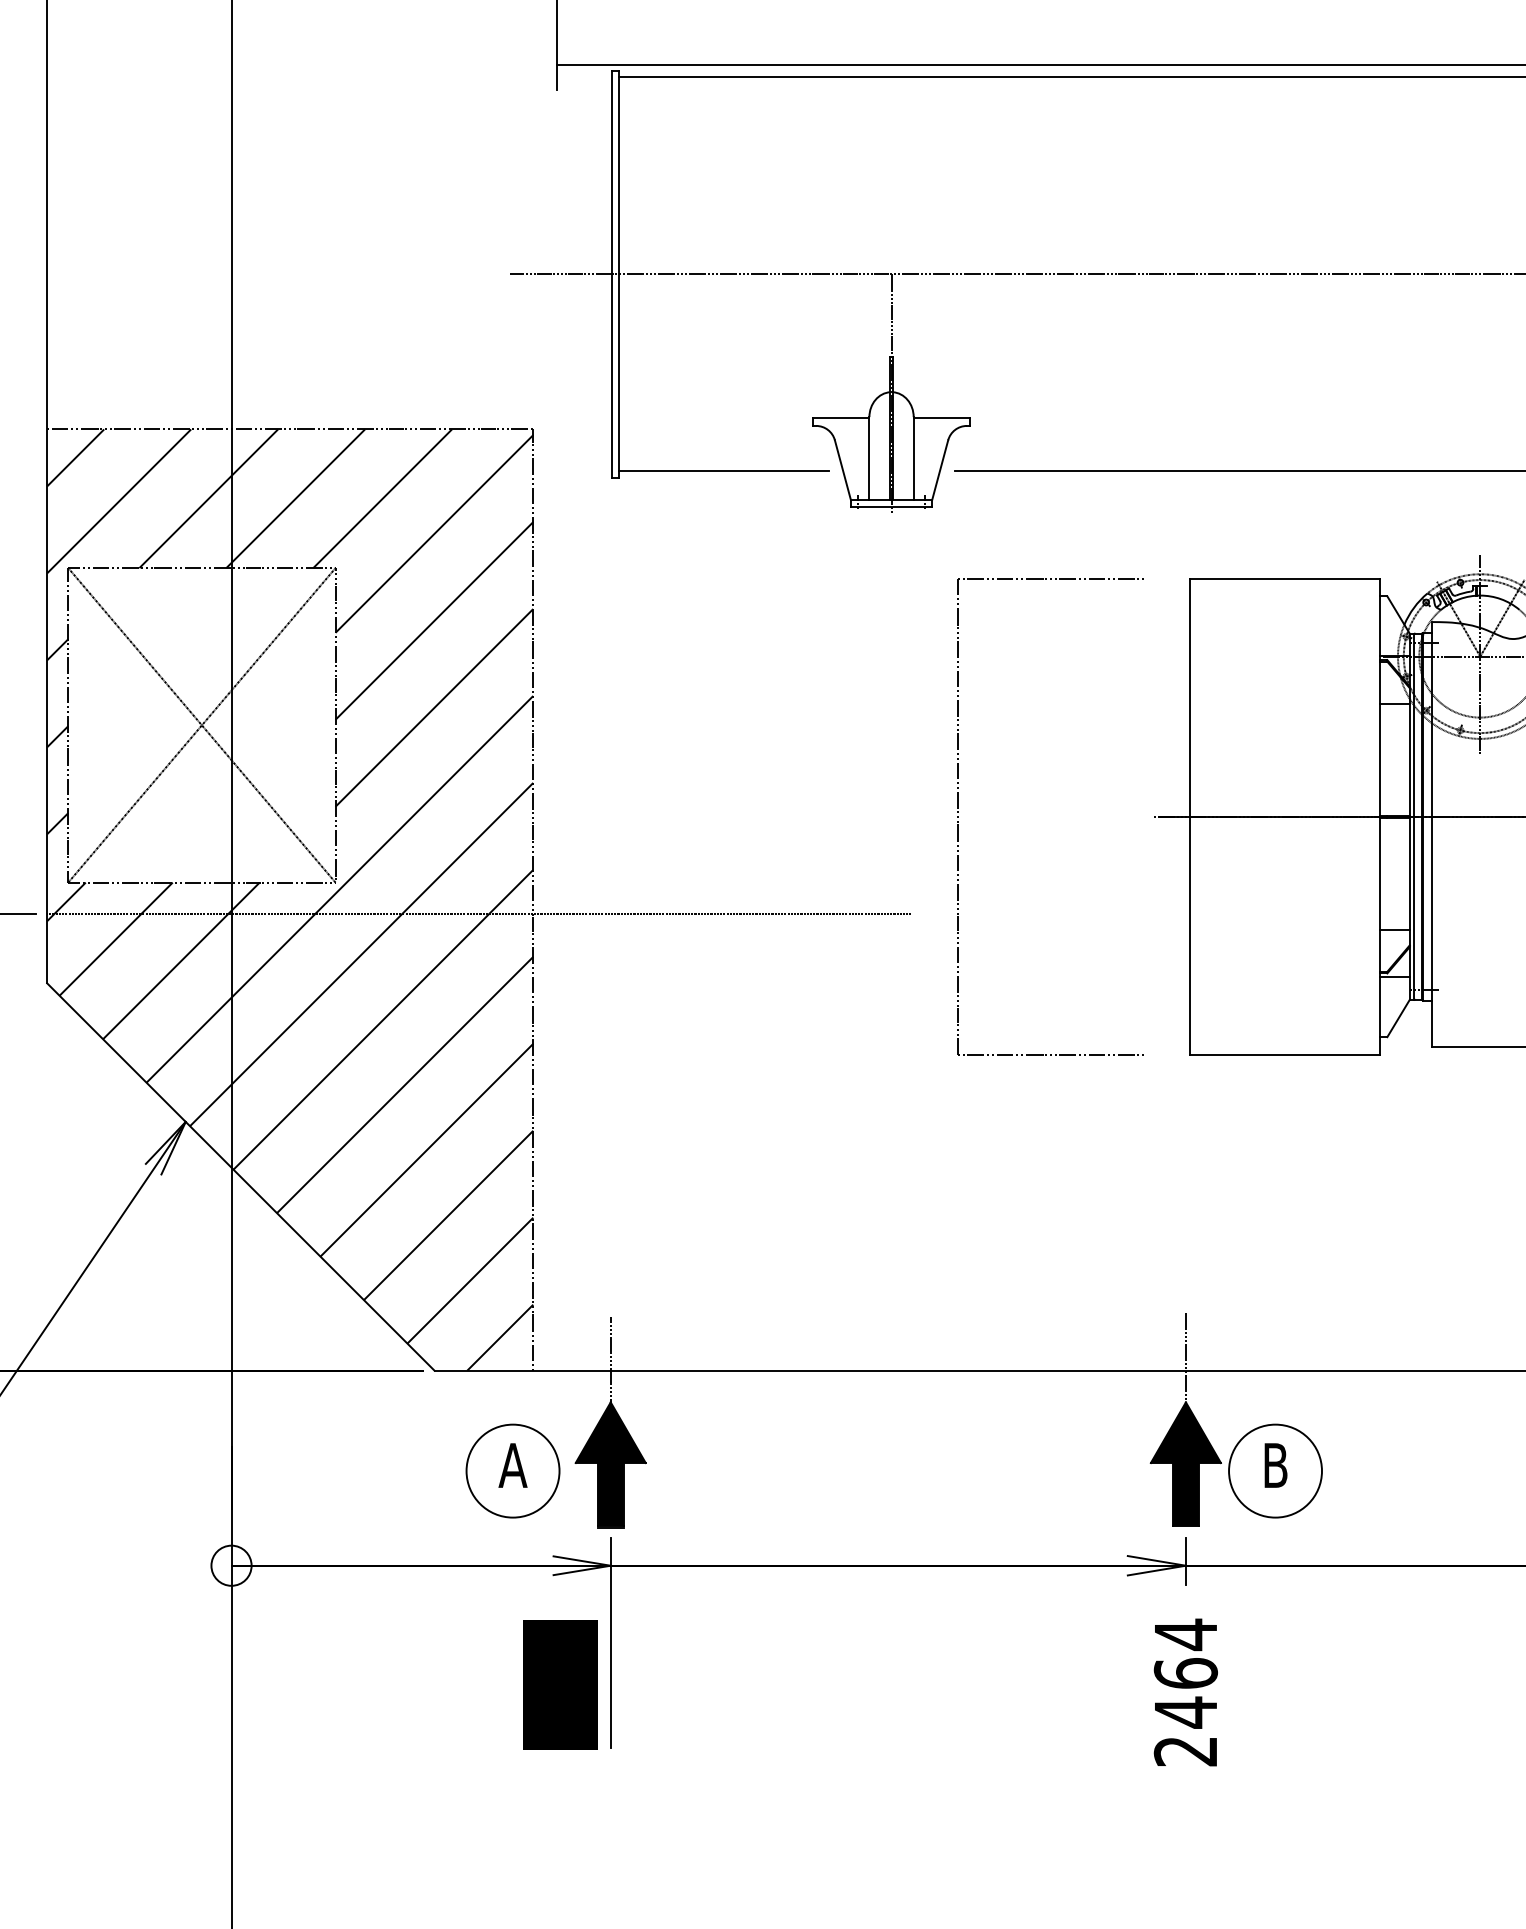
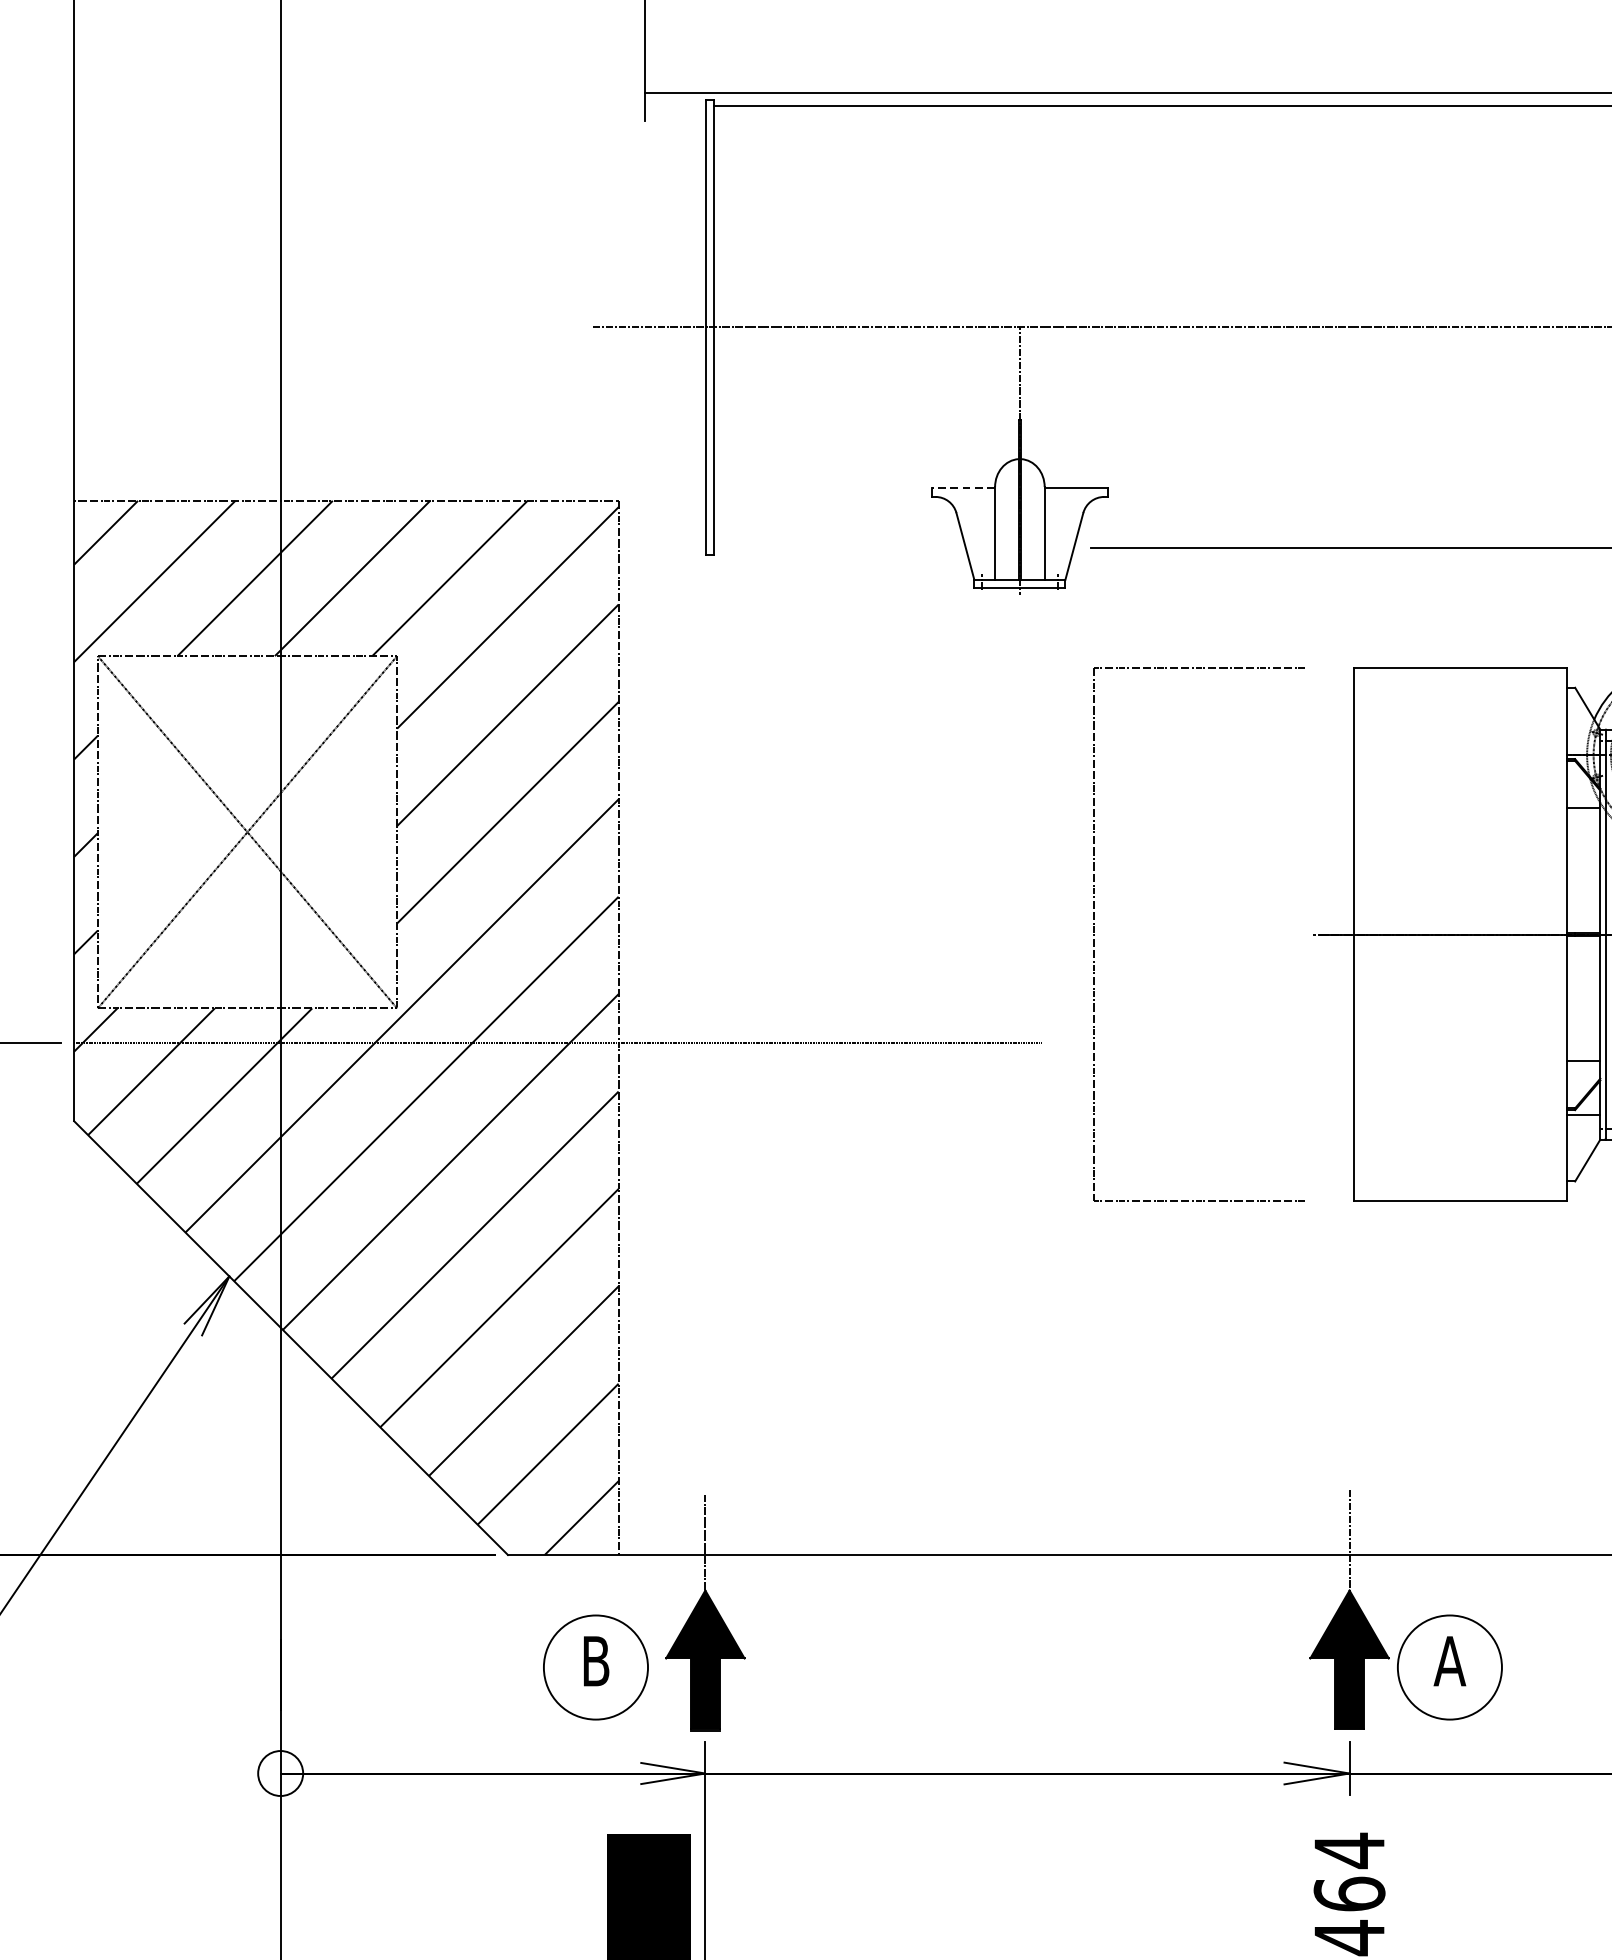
line: (840, 418) -> (962, 488), solid -> dashed
line: (723, 471) -> (831, 547), removed
text: (512, 1465) -> (595, 1661), A -> B
text: (1275, 1465) -> (1449, 1661), B -> A

